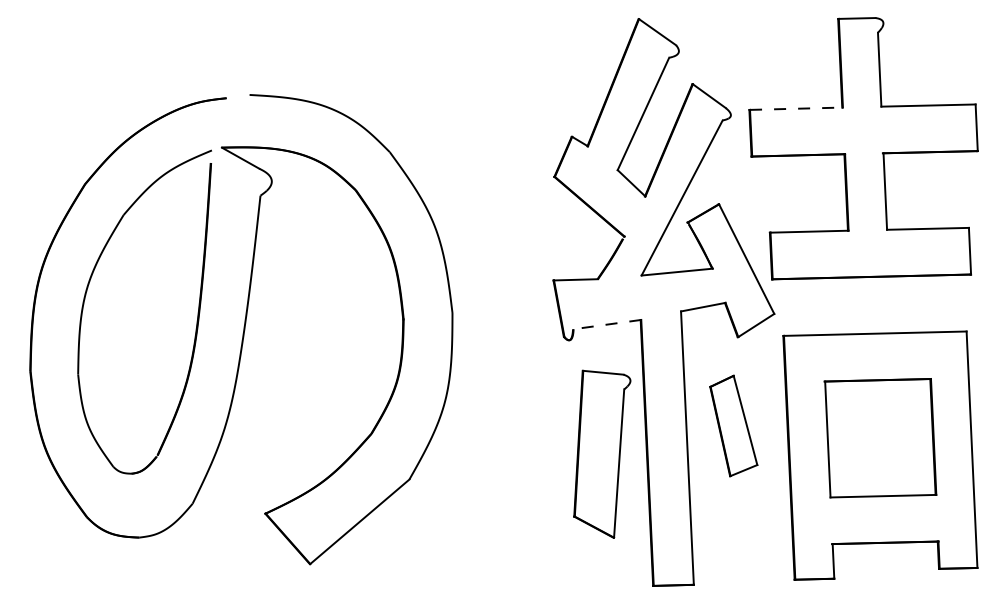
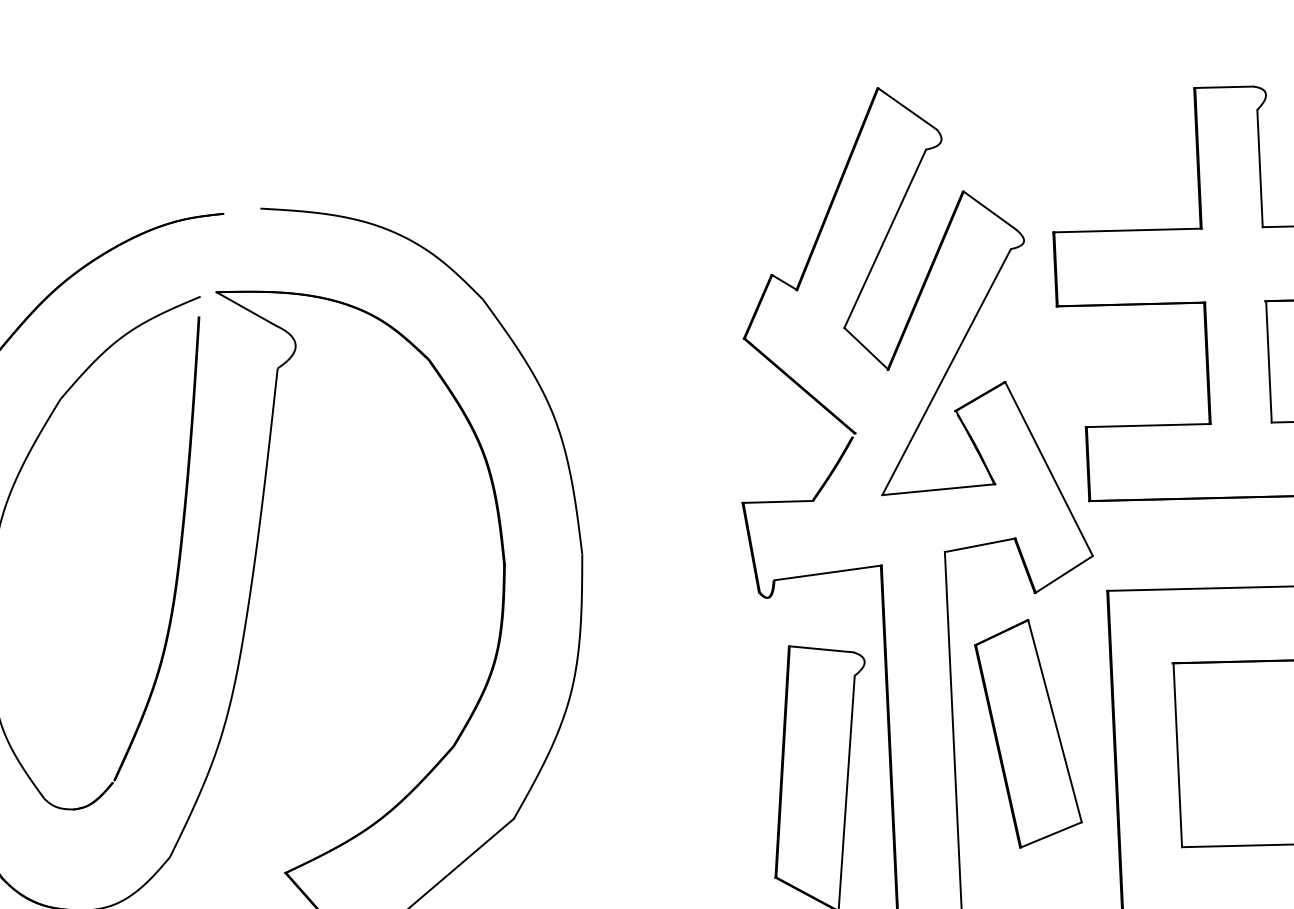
line: (796, 108) -> (1128, 230), dashed -> solid
line: (606, 324) -> (826, 572), dashed -> solid
part: (733, 425) -> (1028, 733), size x1.43

